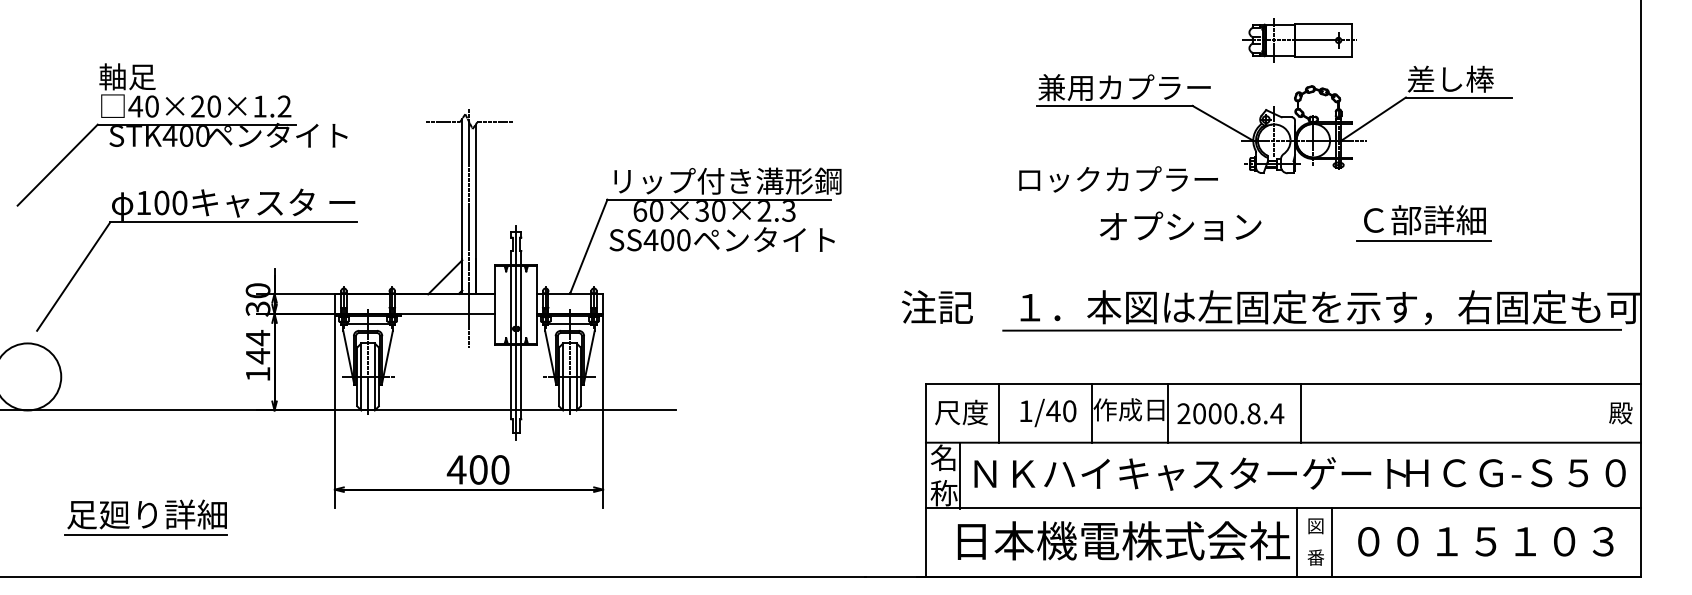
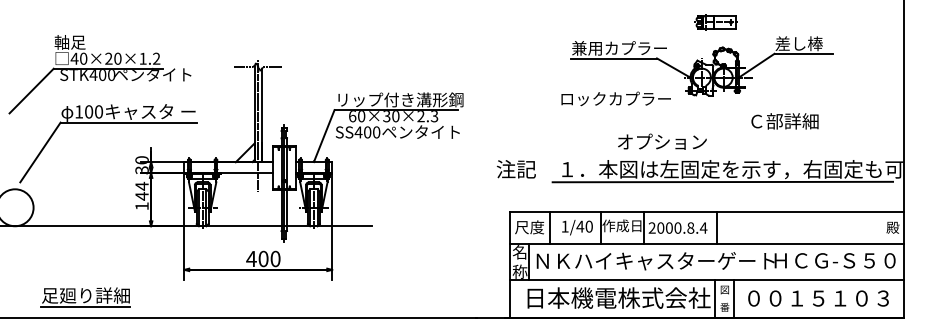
part: (1298, 40) -> (715, 22), size x0.7
text: (1180, 225) -> (662, 141), moved
line: (1424, 240) -> (784, 132), removed
part: (146, 518) -> (85, 297), moved

